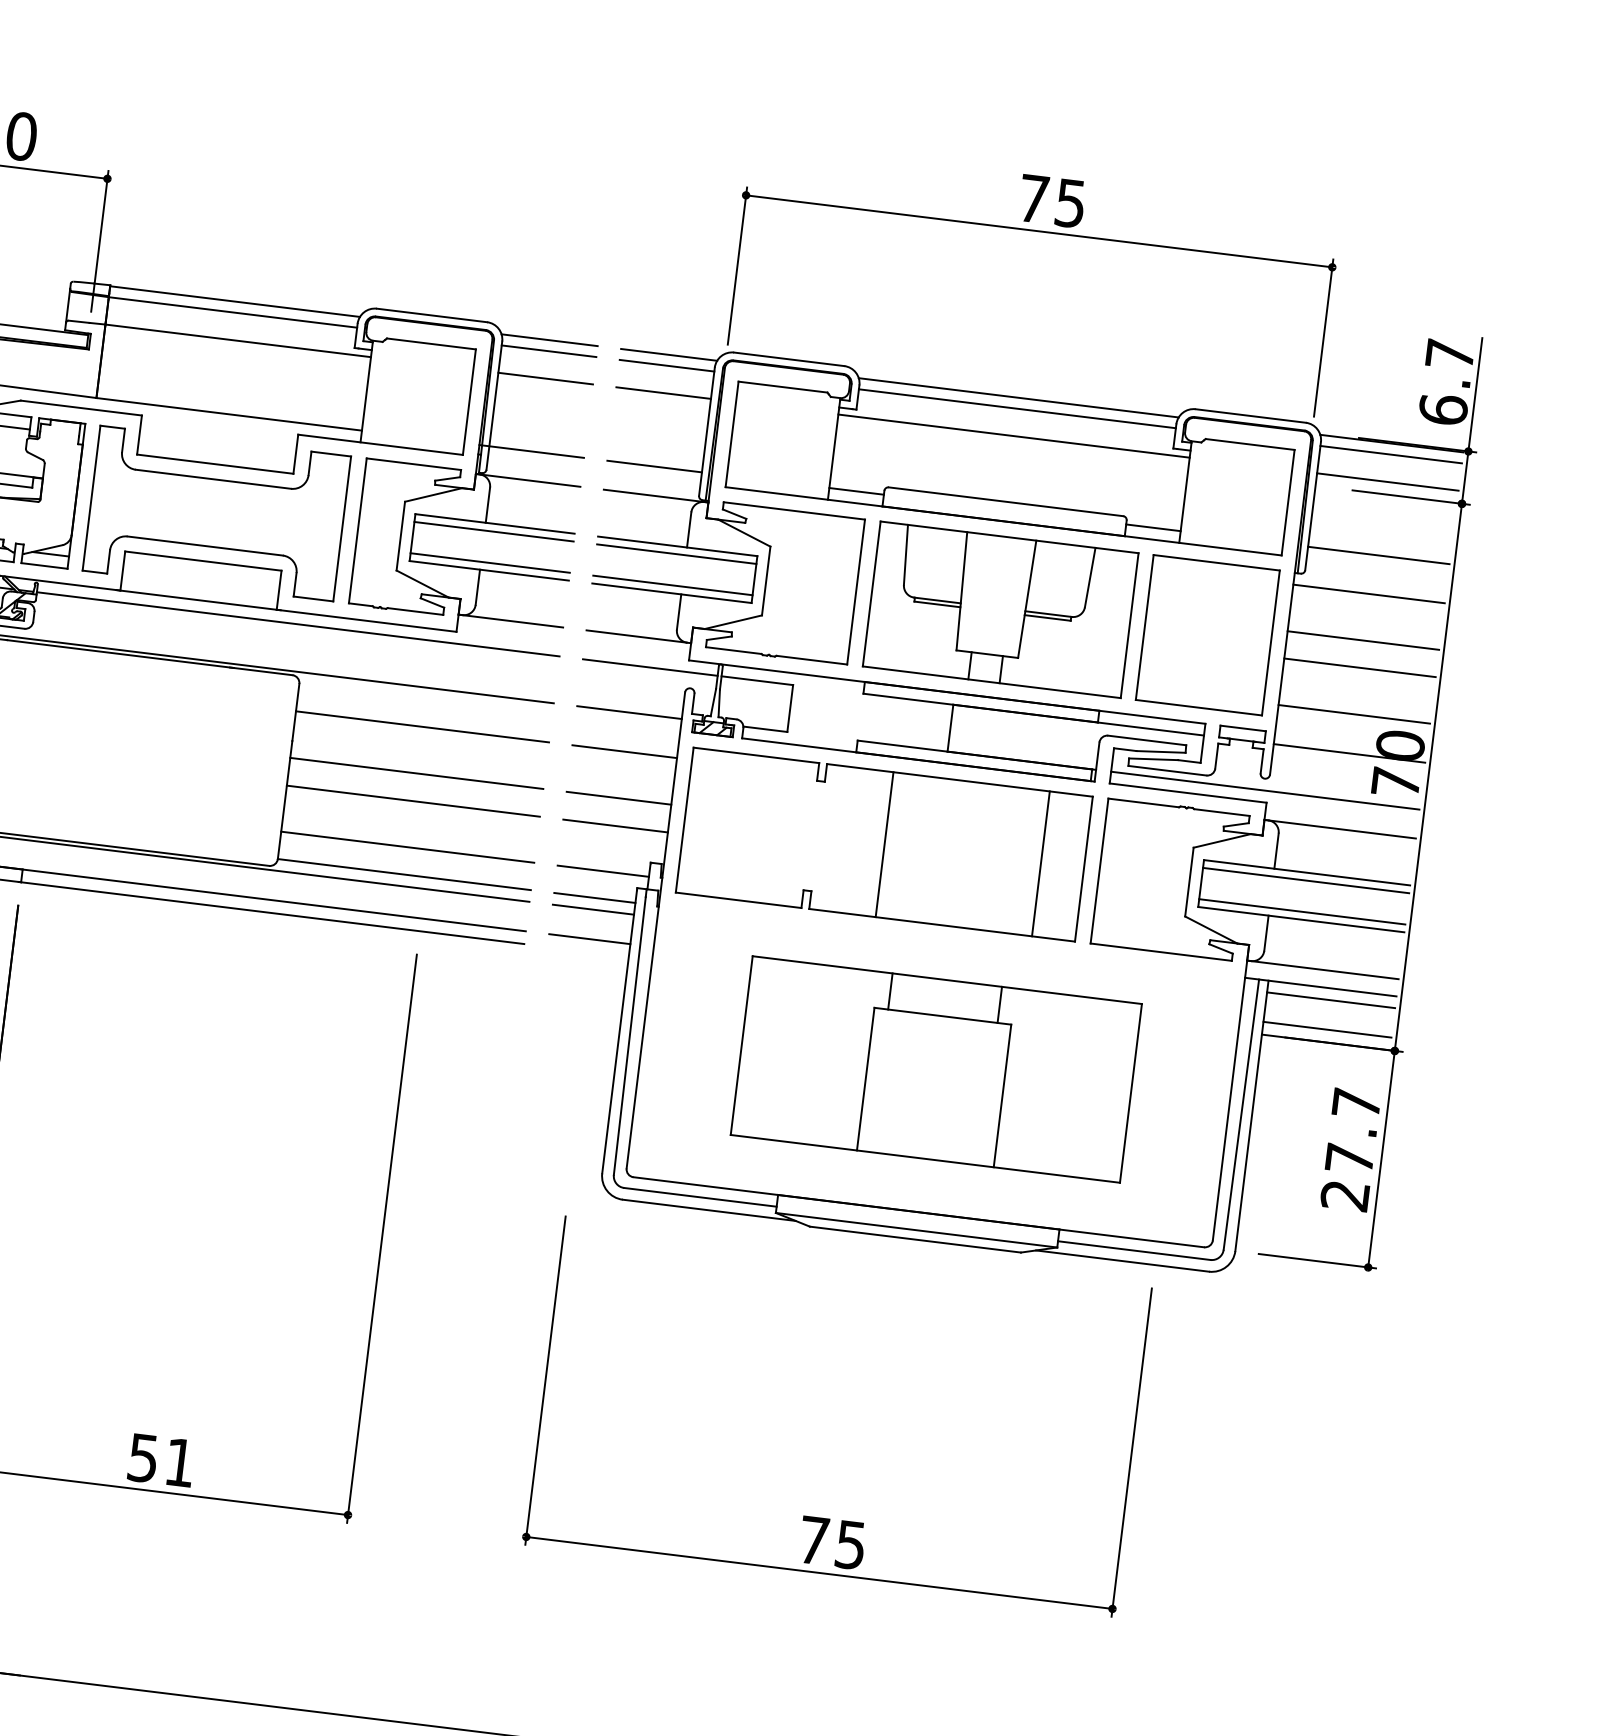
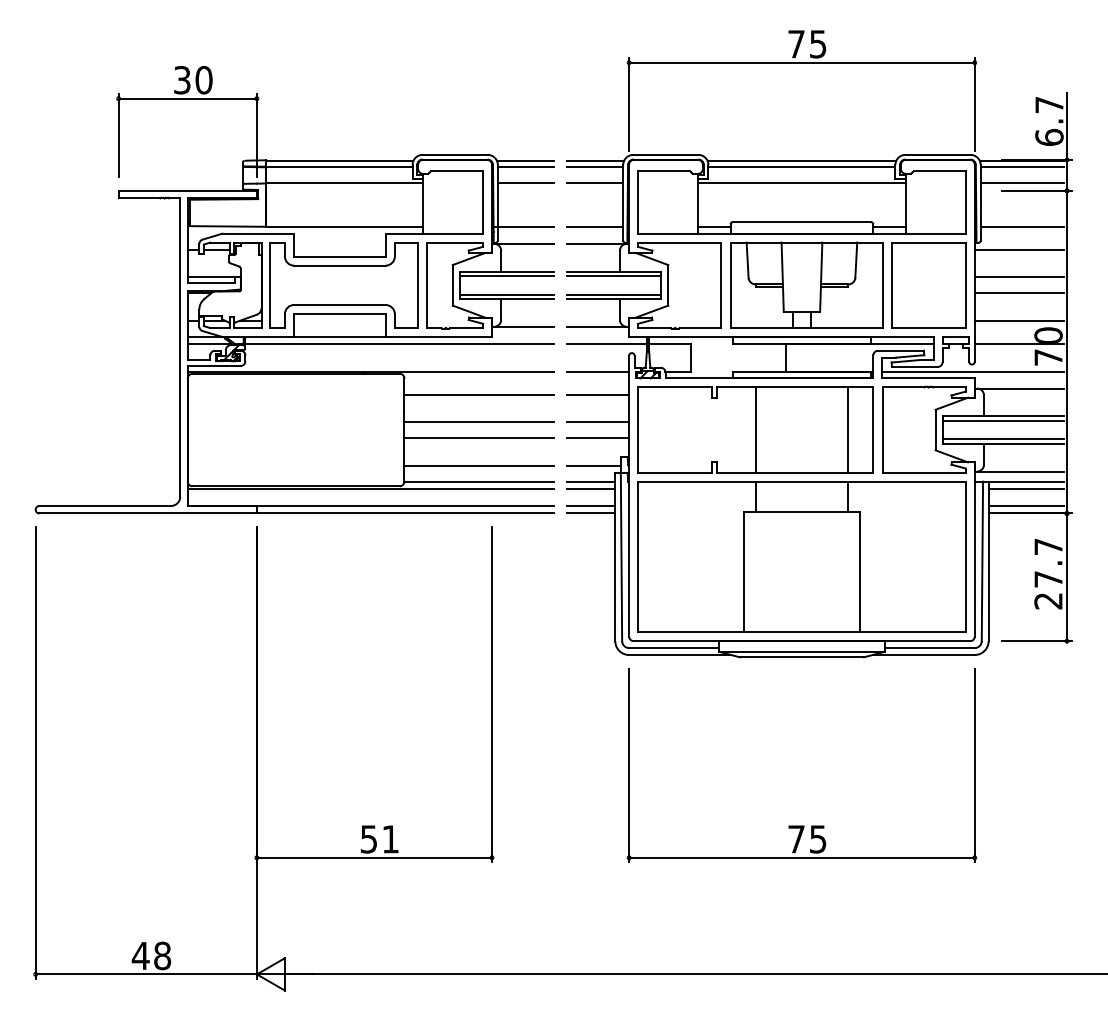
line: (588, 951) -> (591, 513), added
part: (935, 1068) -> (801, 556), size x1.43
part: (825, 1518) -> (801, 825), moved

